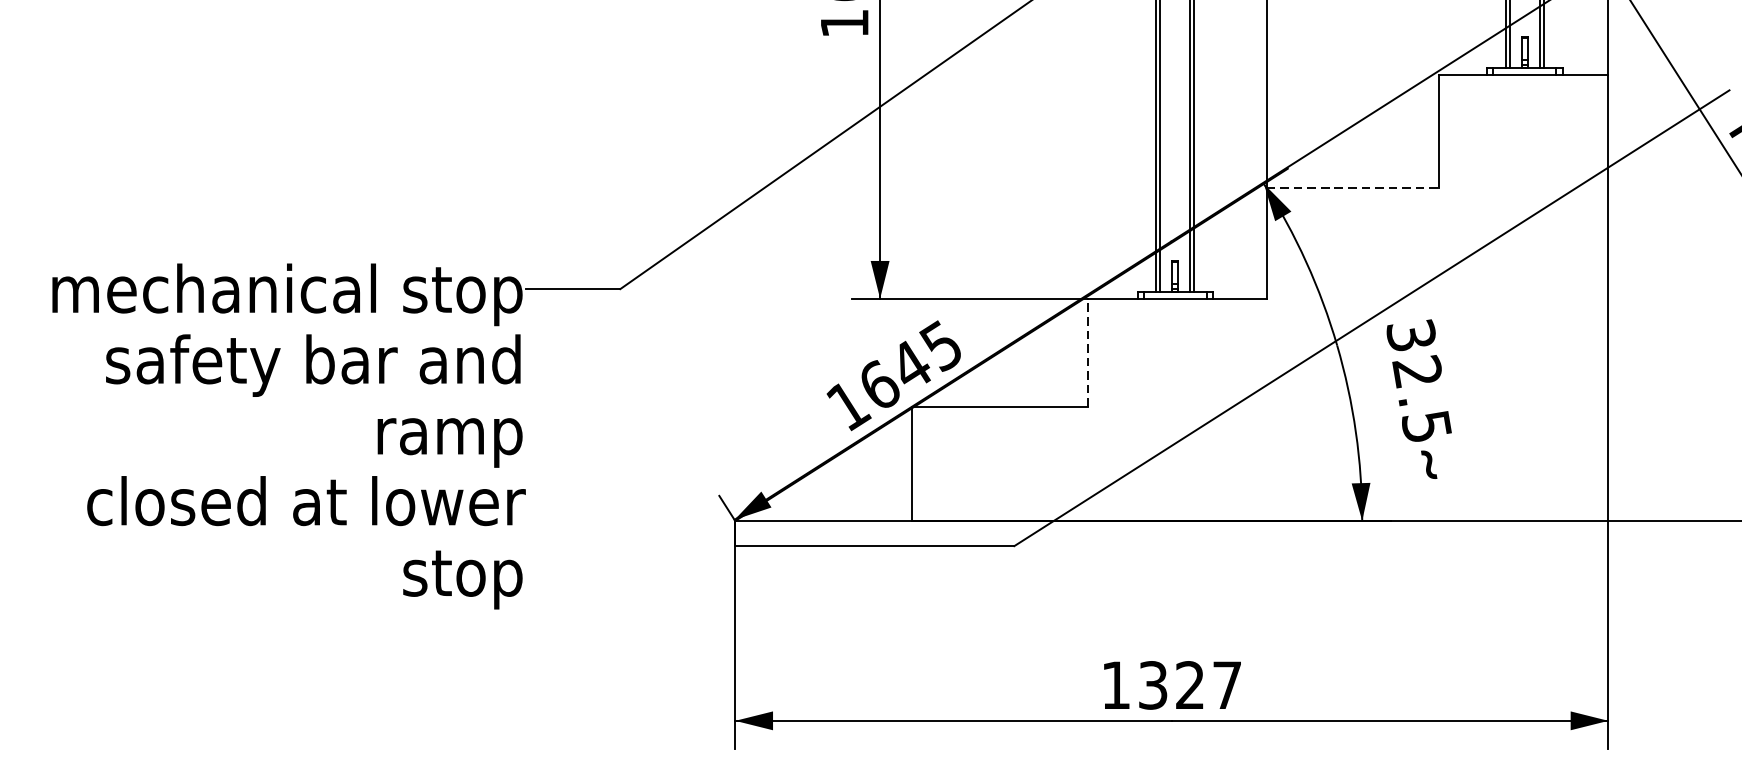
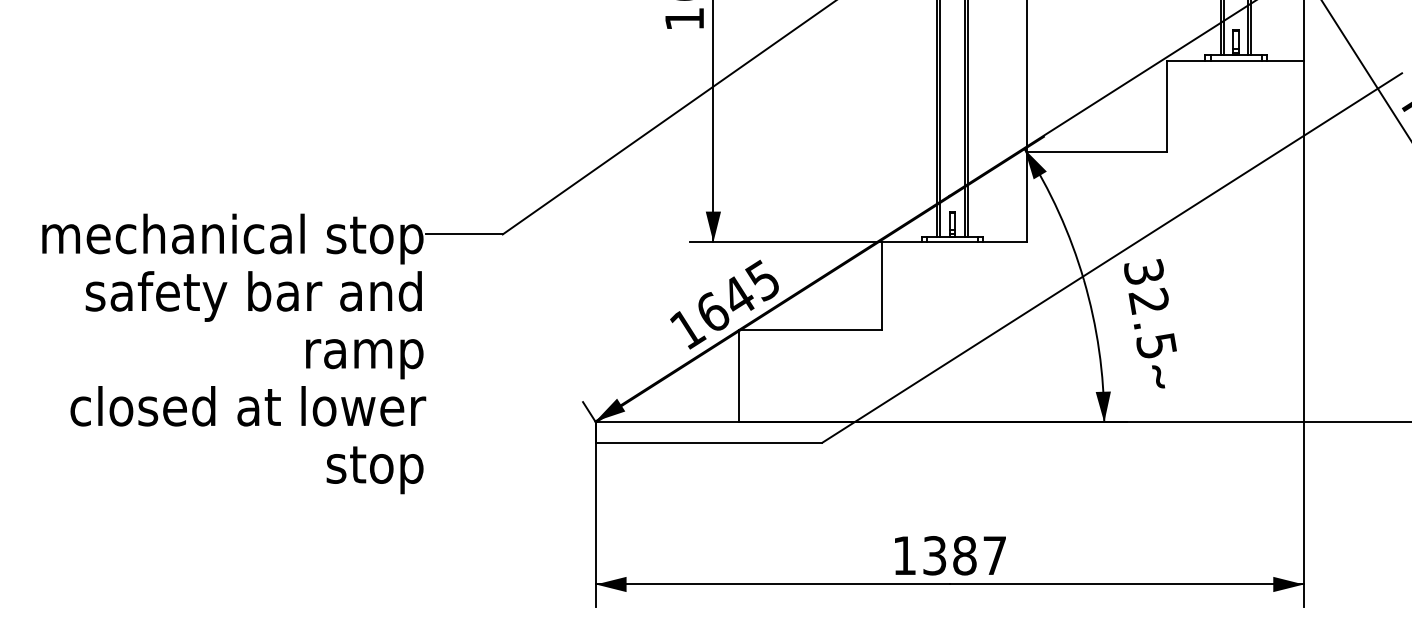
line: (1352, 188) -> (1096, 152), dashed -> solid
line: (1087, 353) -> (881, 286), dashed -> solid
text: (1189, 685) -> (964, 555), 1327 -> 1387

